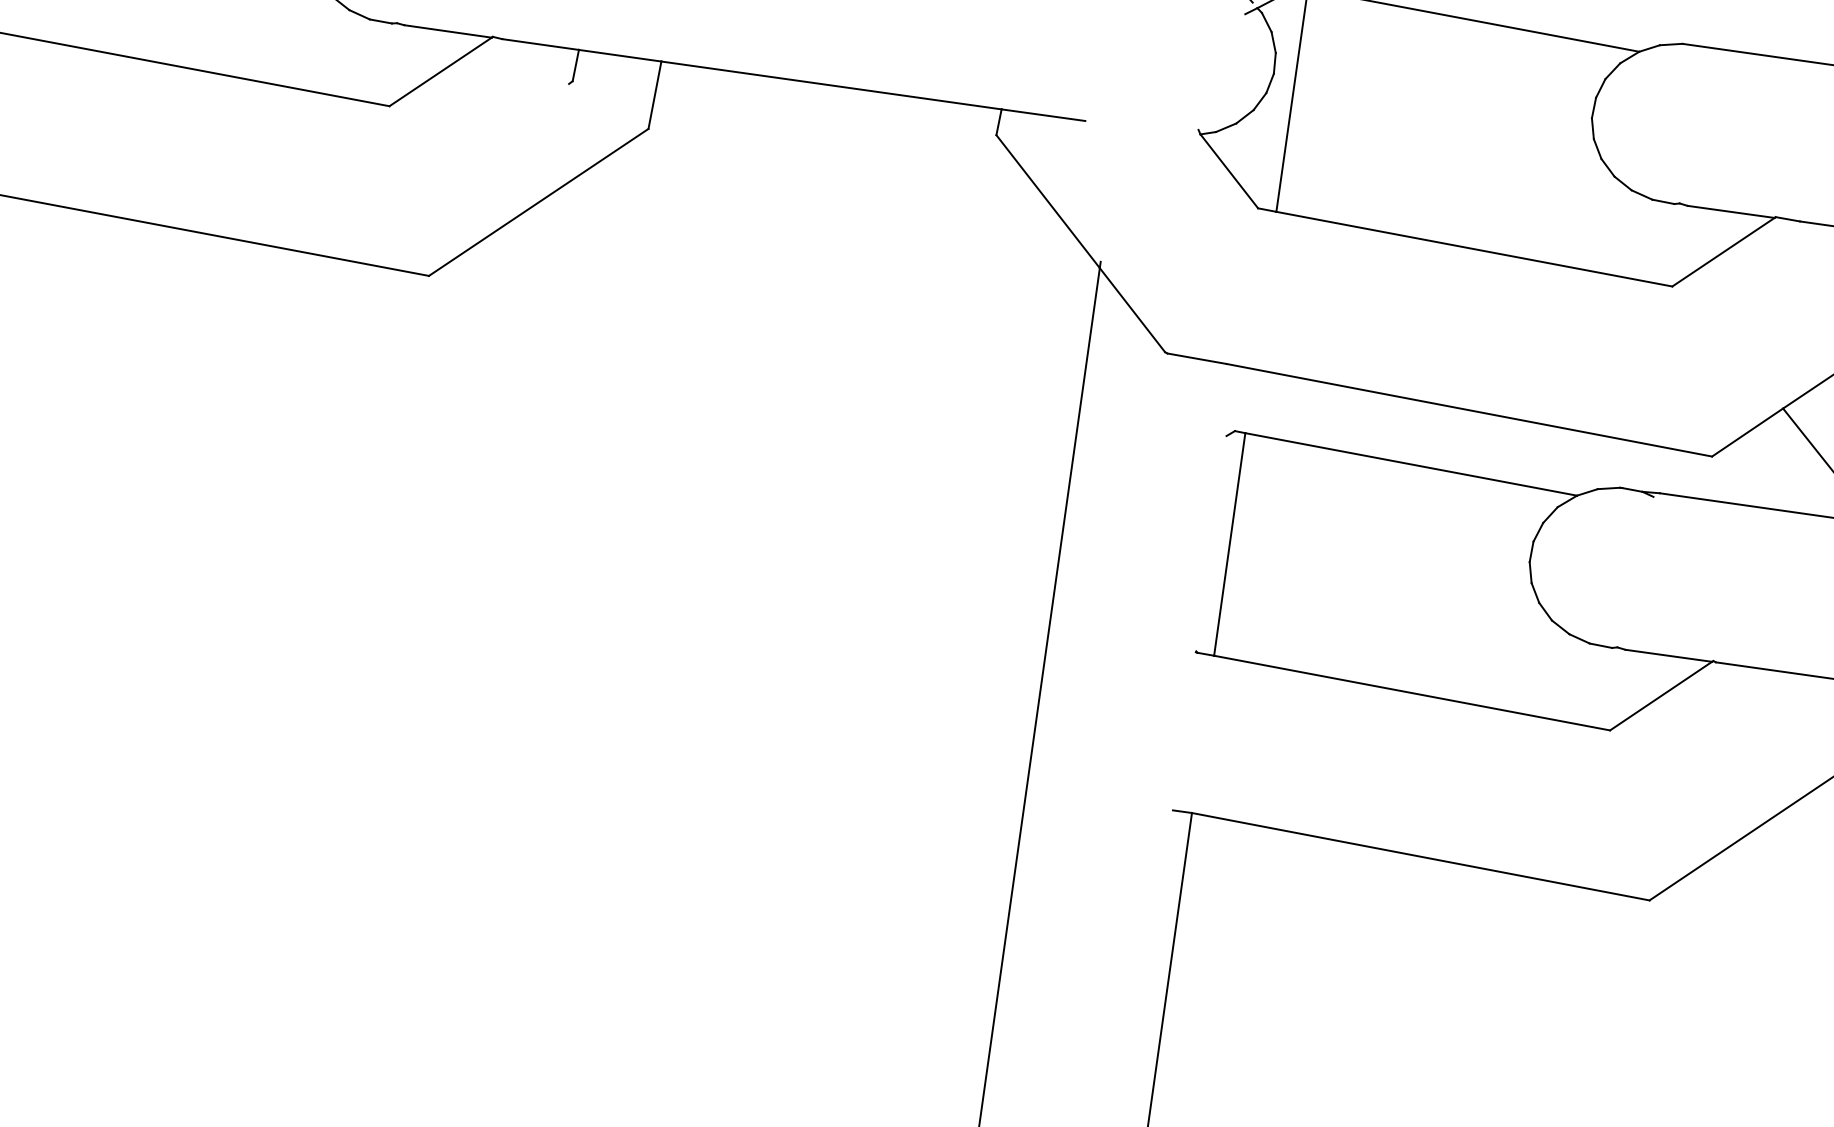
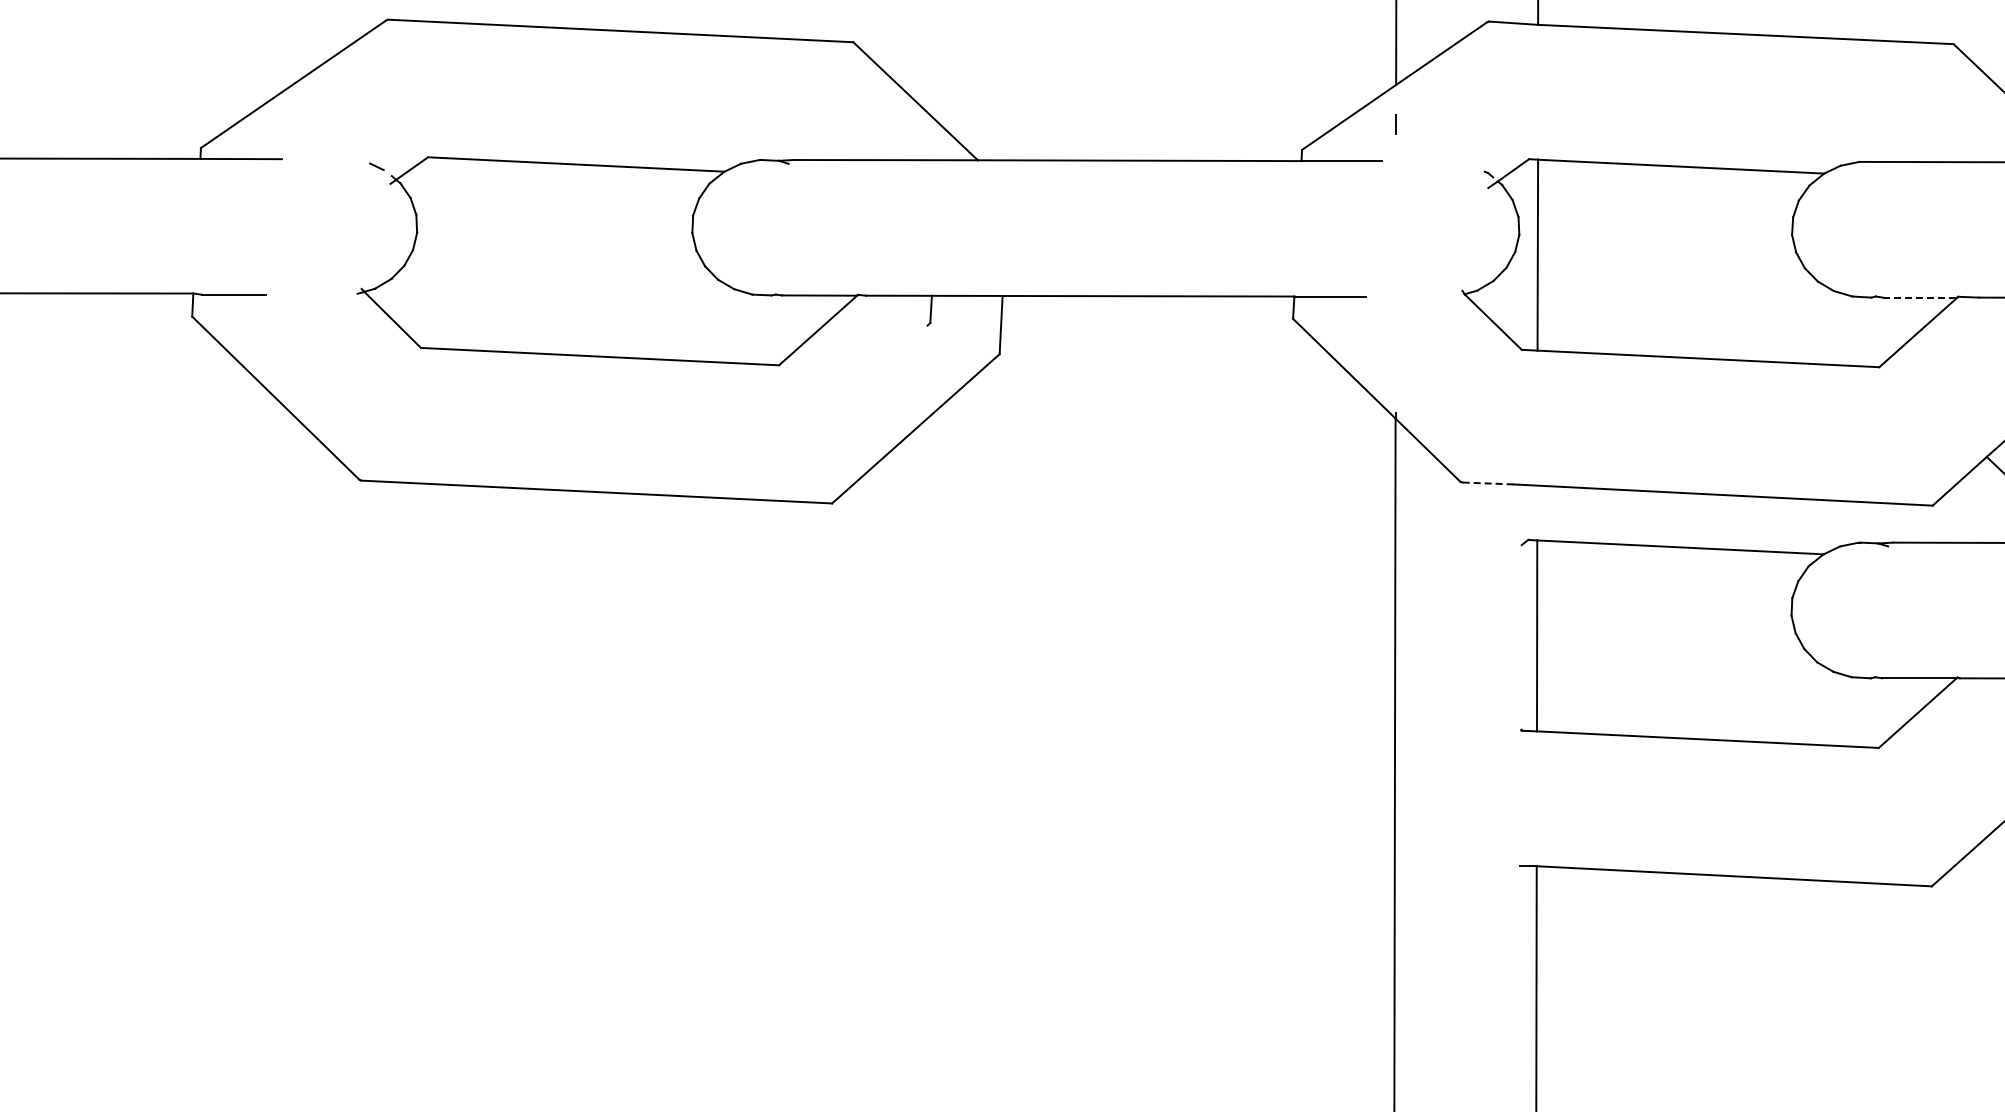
line: (1731, 211) -> (1920, 297), solid -> dashed
line: (1197, 358) -> (1488, 483), solid -> dashed

